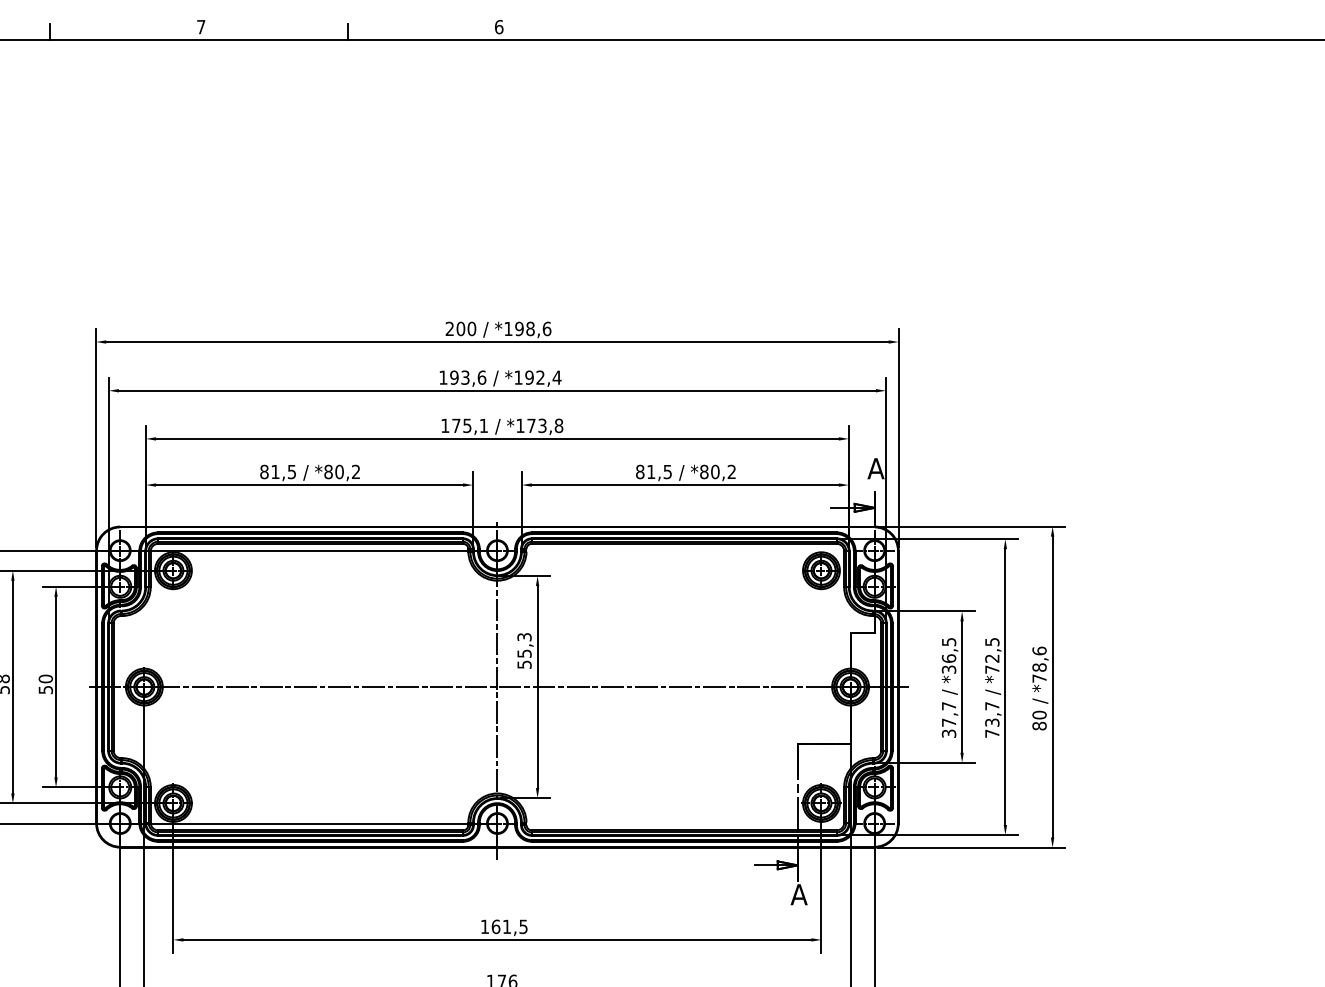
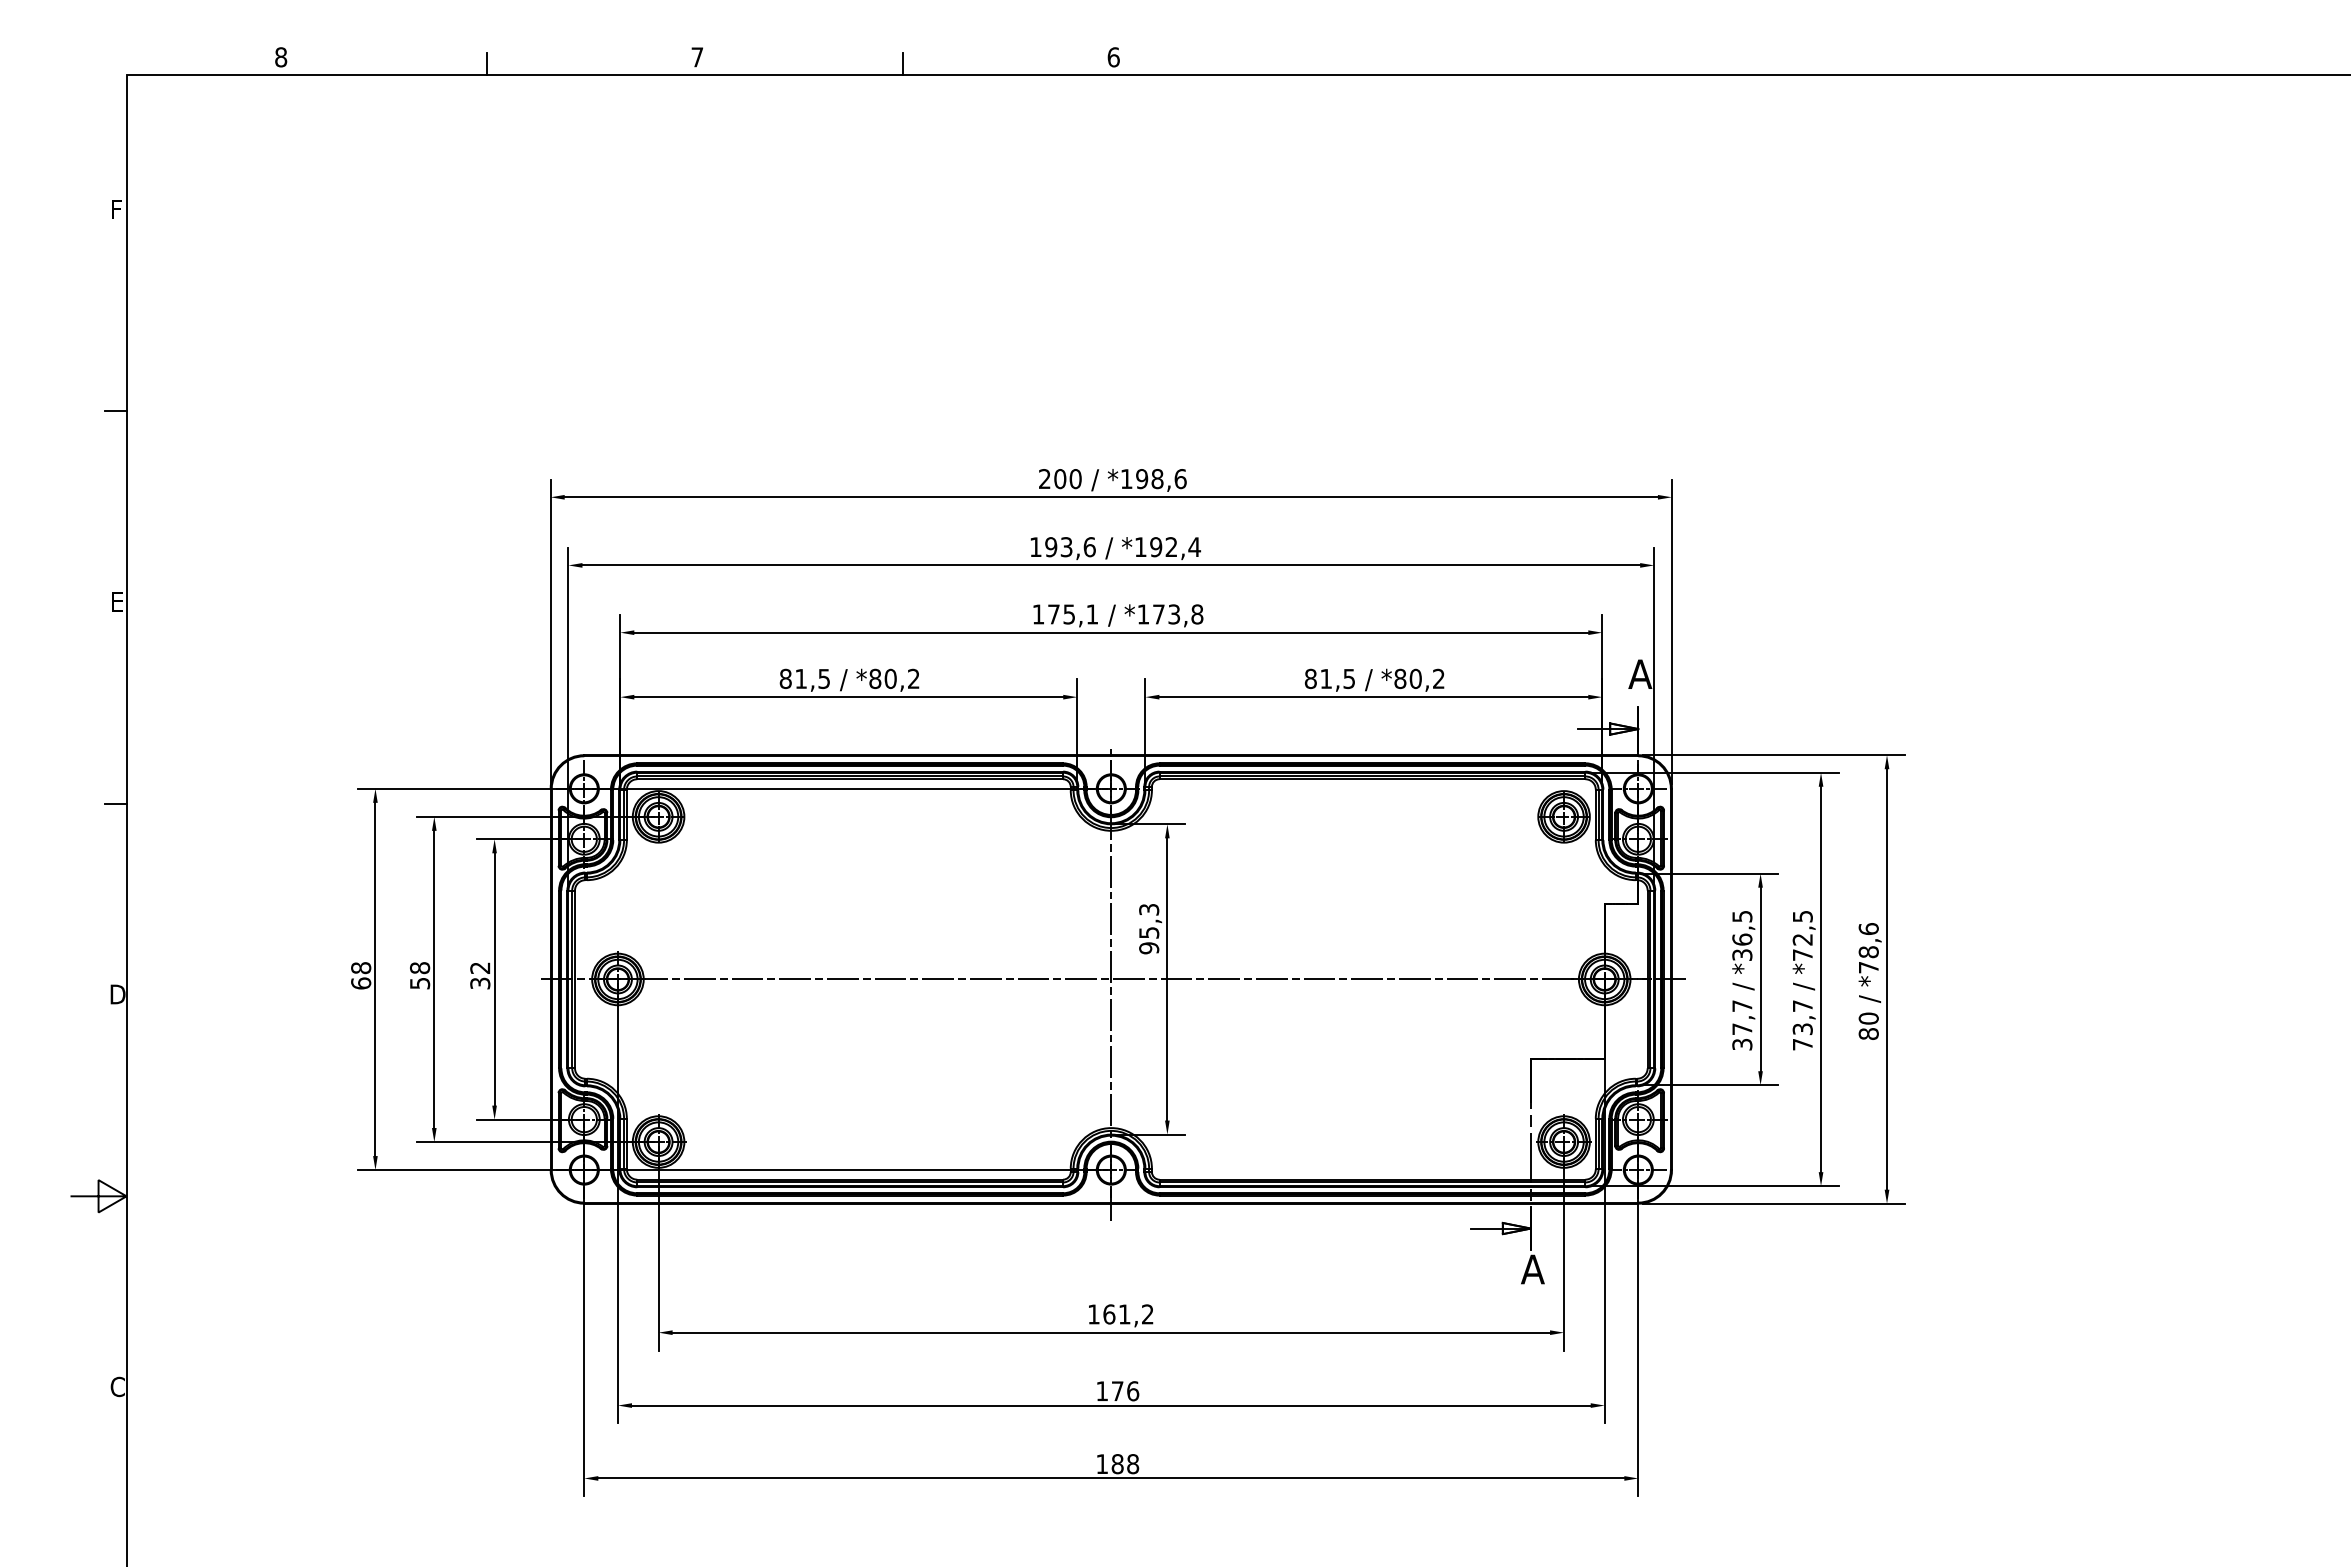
text: (524, 664) -> (1148, 948), 55,3 -> 95,3
text: (45, 684) -> (480, 975), 50 -> 32
text: (523, 926) -> (1147, 1314), 161,5 -> 161,2

